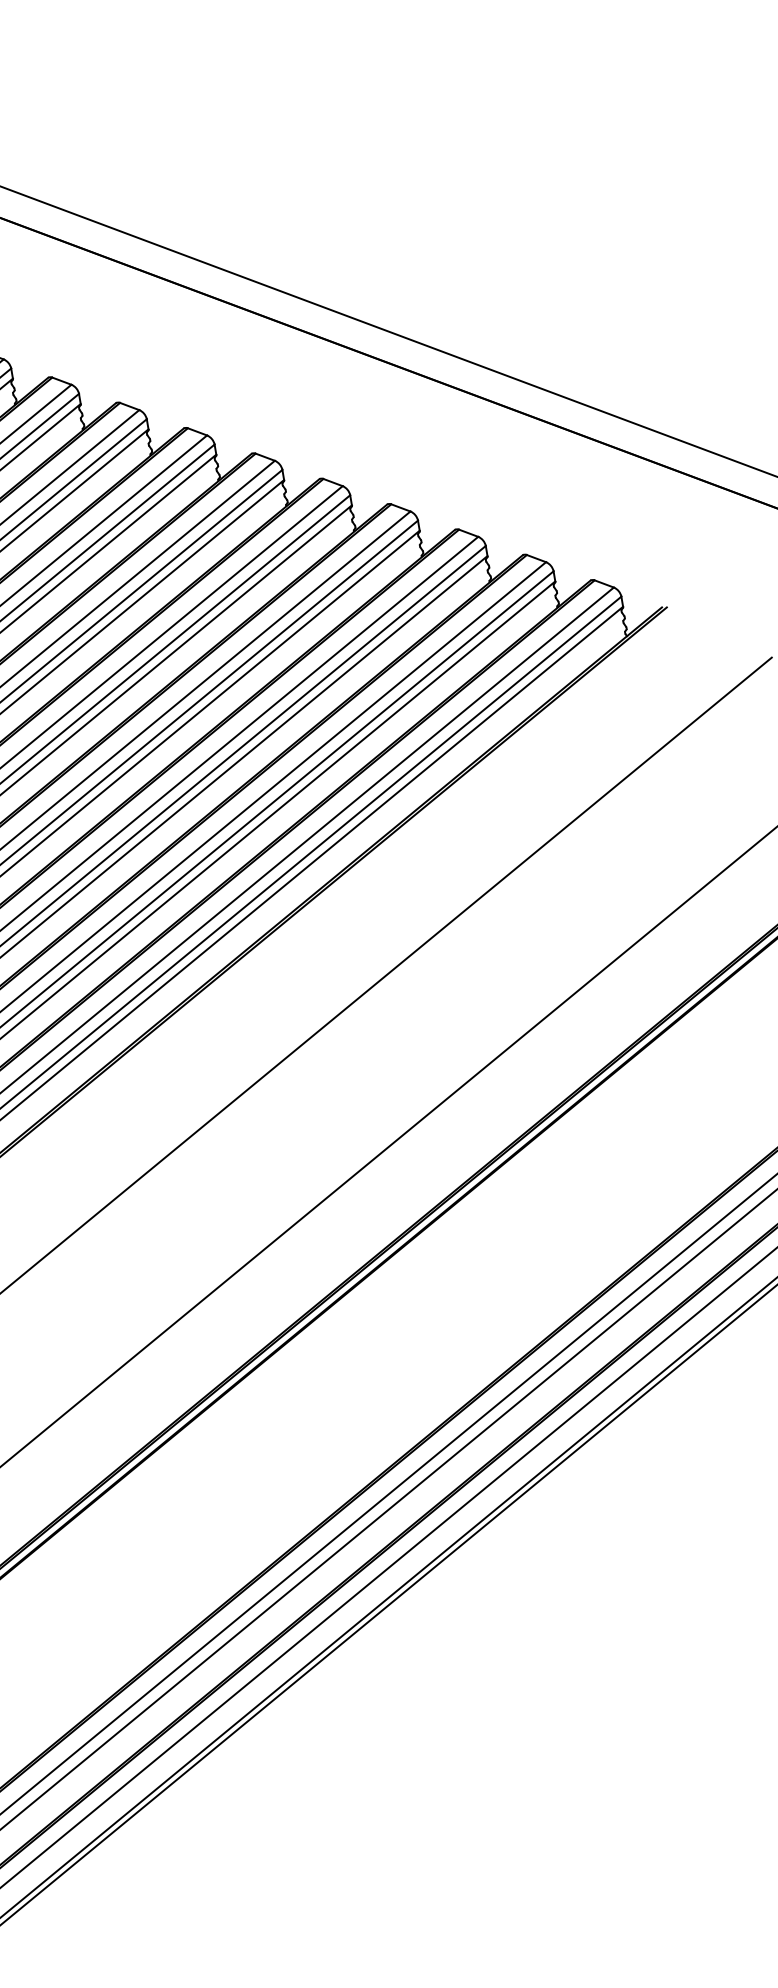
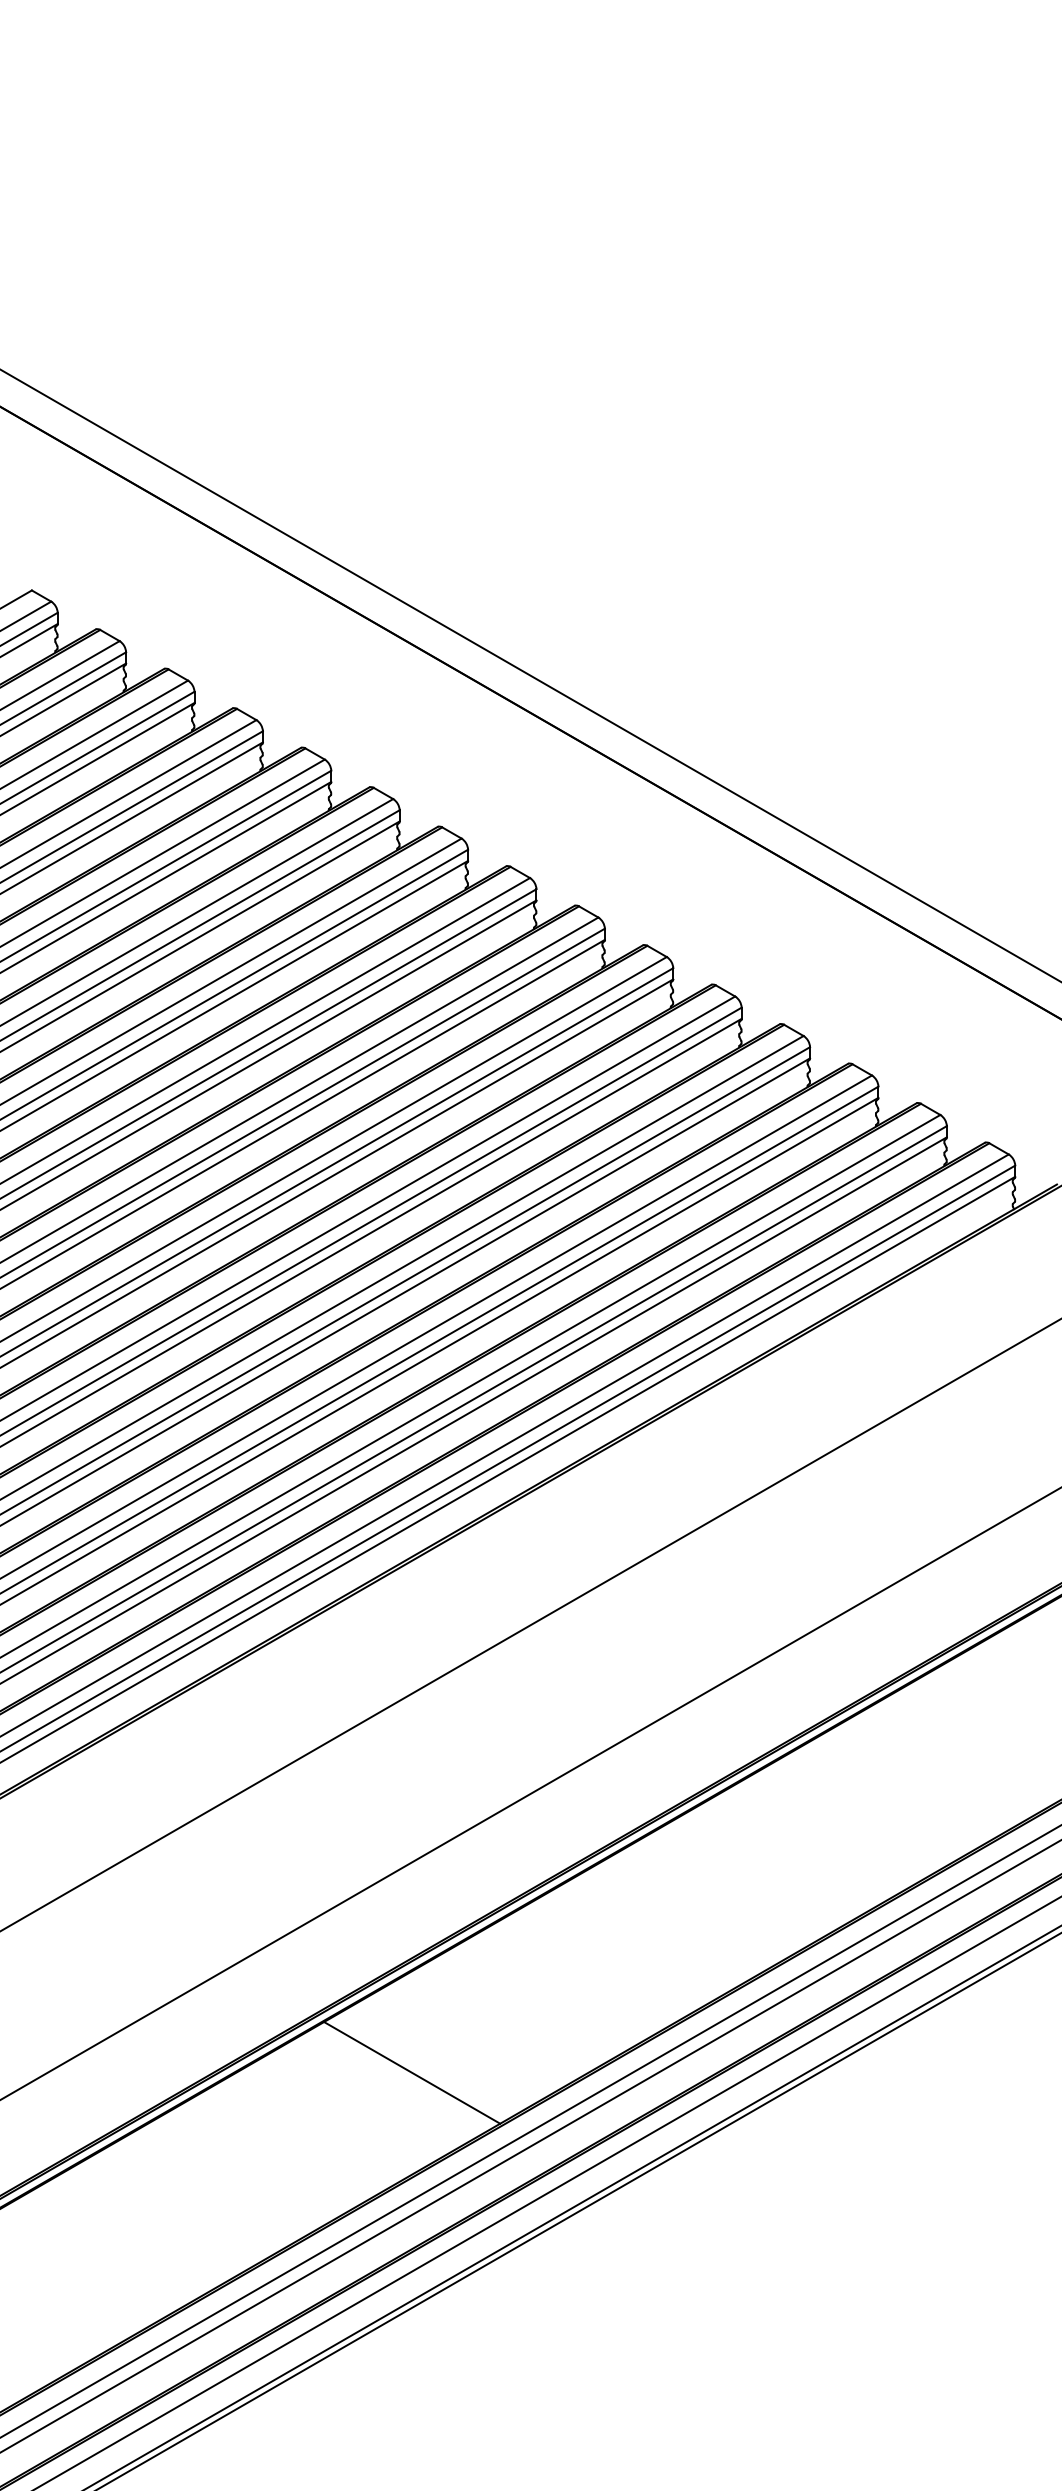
line: (213, 1507) -> (412, 2072), added

